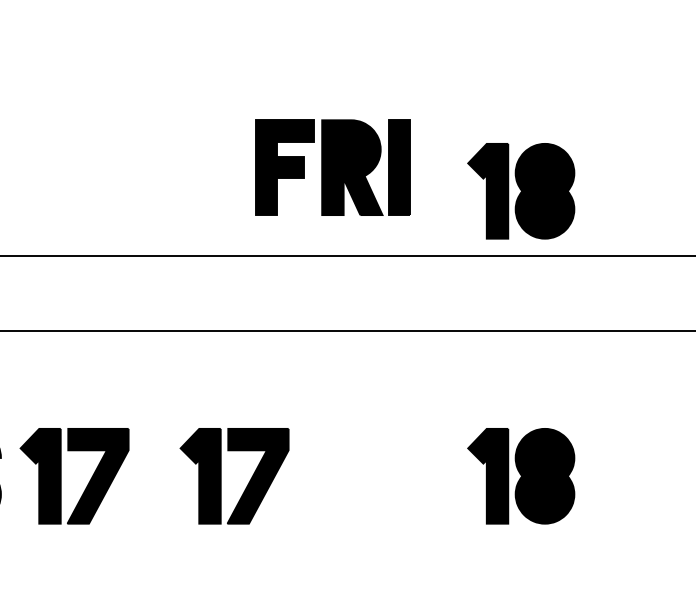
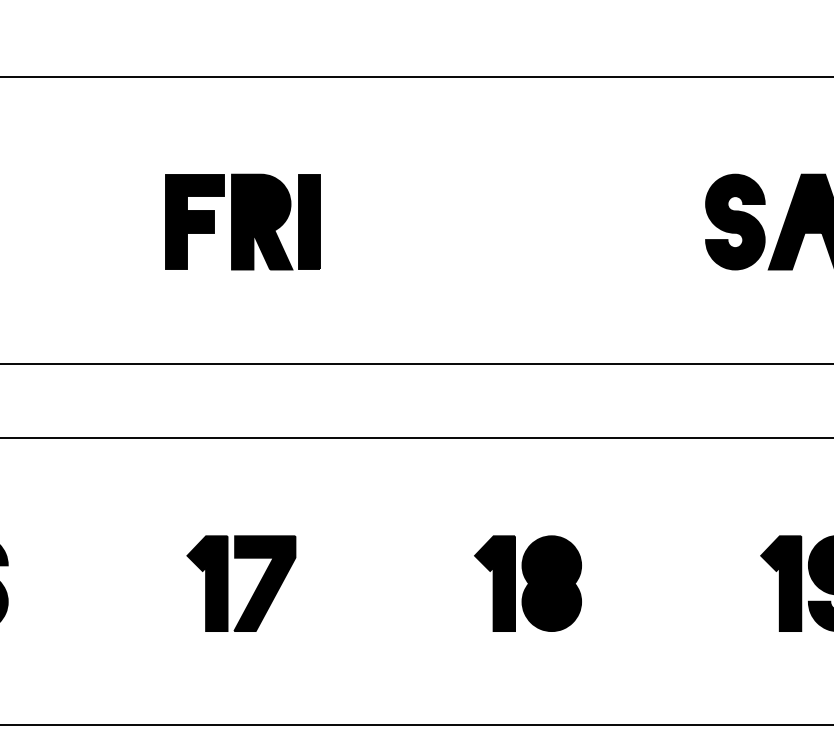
part: (332, 167) -> (242, 221), moved
part: (520, 191) -> (527, 298), removed
part: (61, 476) -> (68, 583), removed

